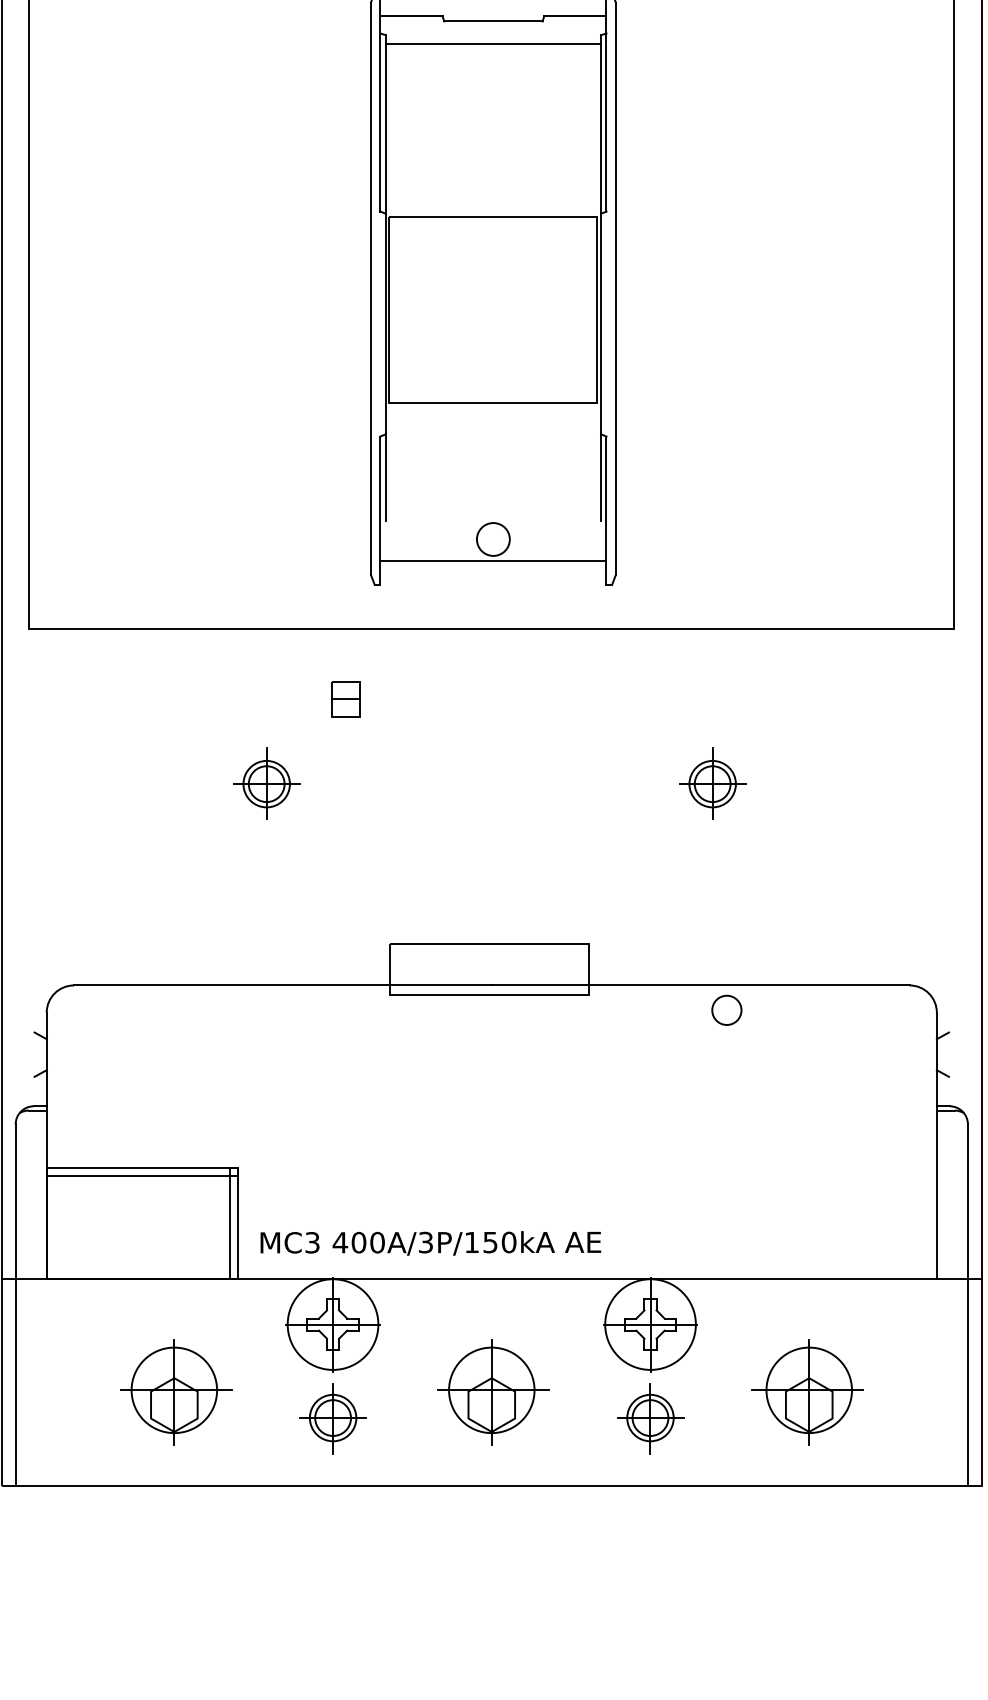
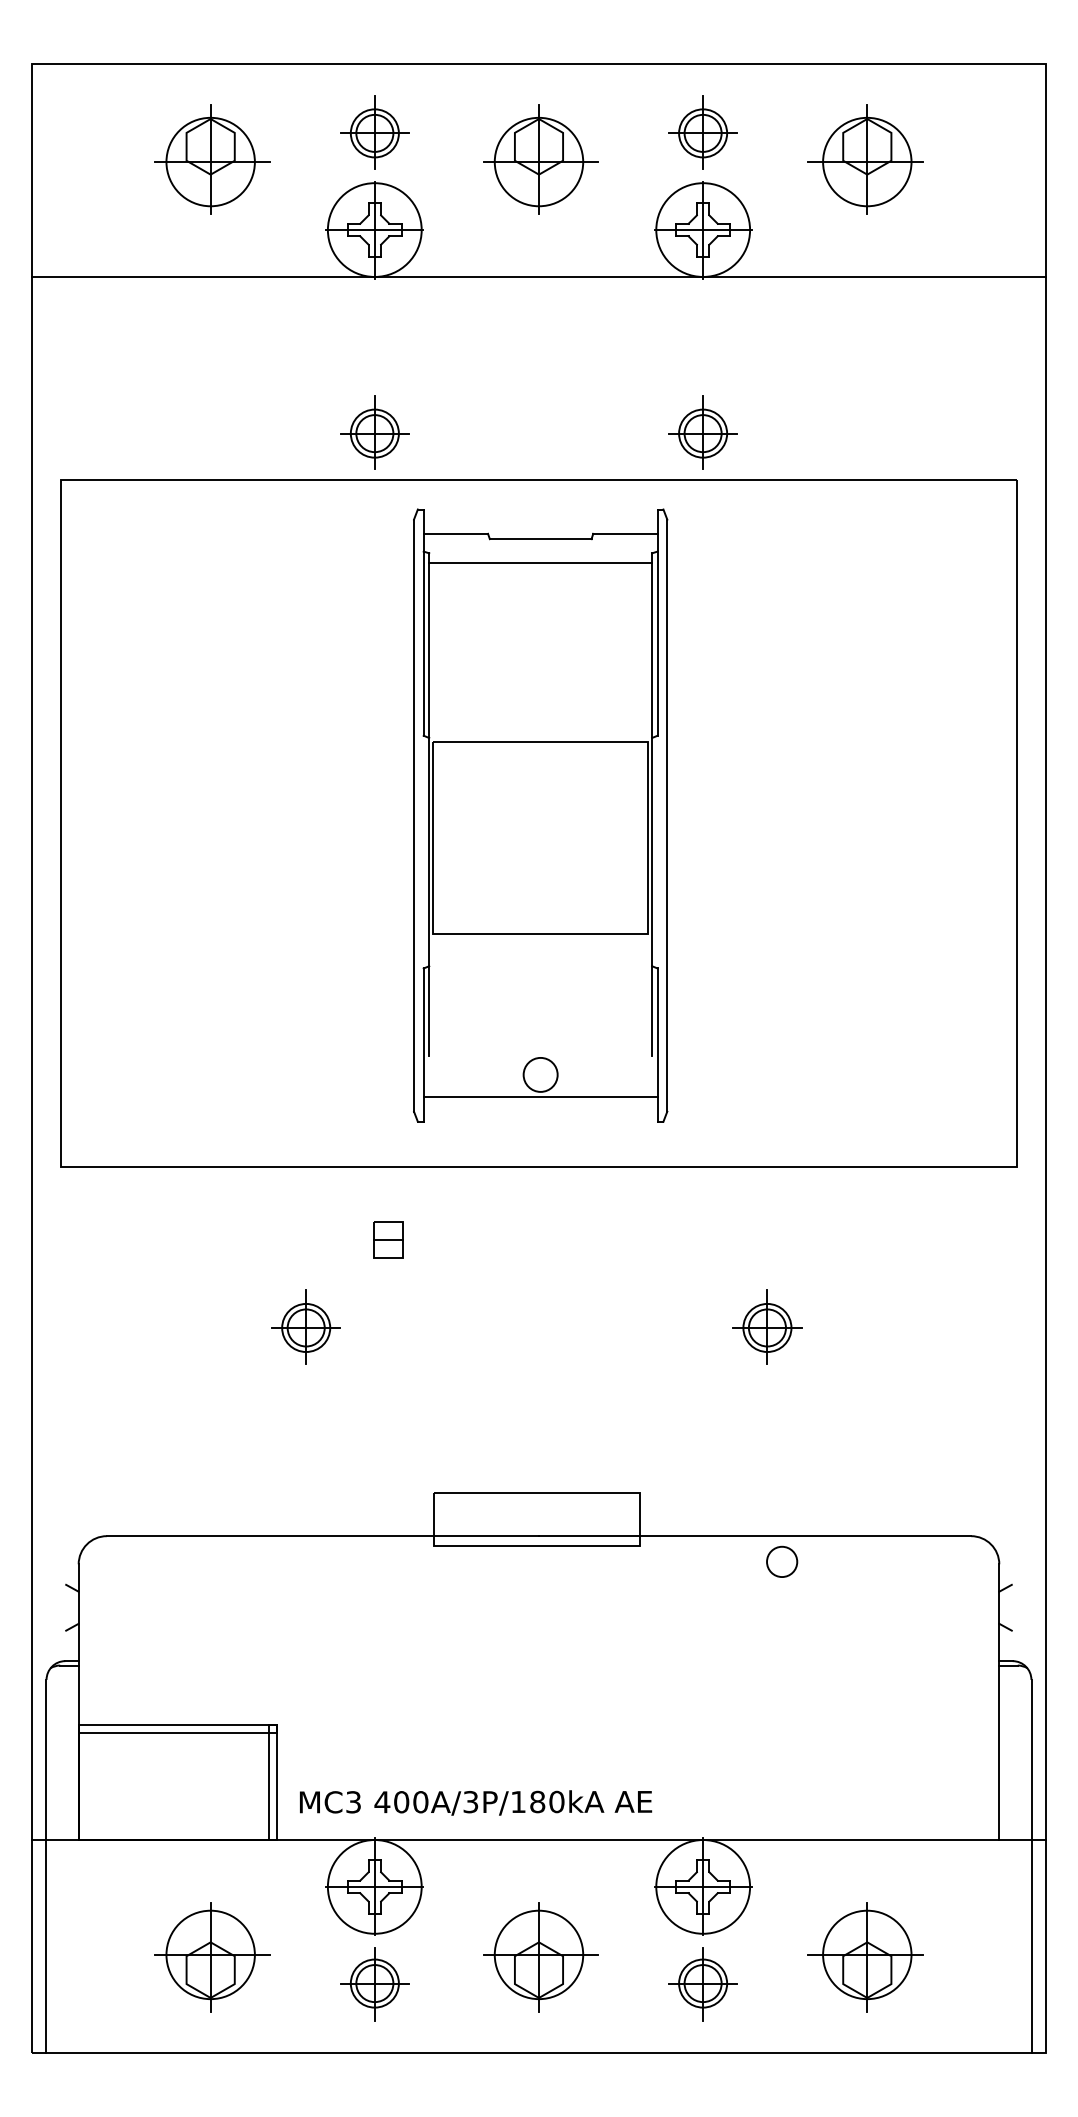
text: (490, 1242) -> (537, 1801), 400A/3P/150kA -> 400A/3P/180kA

